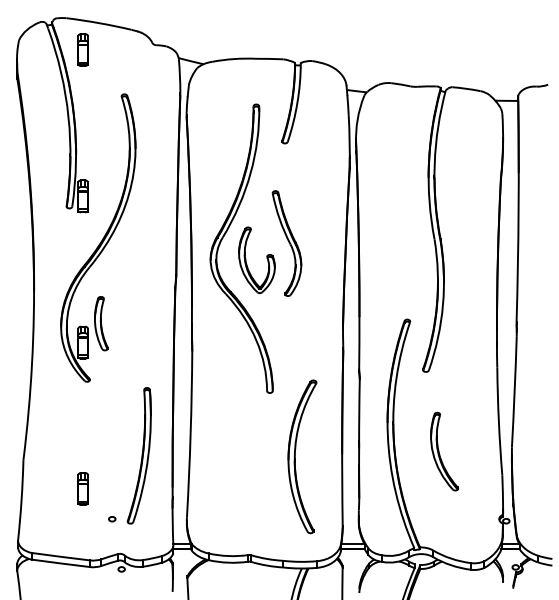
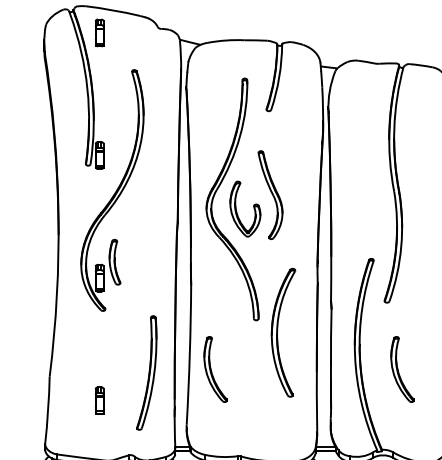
part: (221, 451) -> (215, 369), added
part: (295, 456) -> (277, 332), moved
part: (112, 519) -> (124, 426), removed

